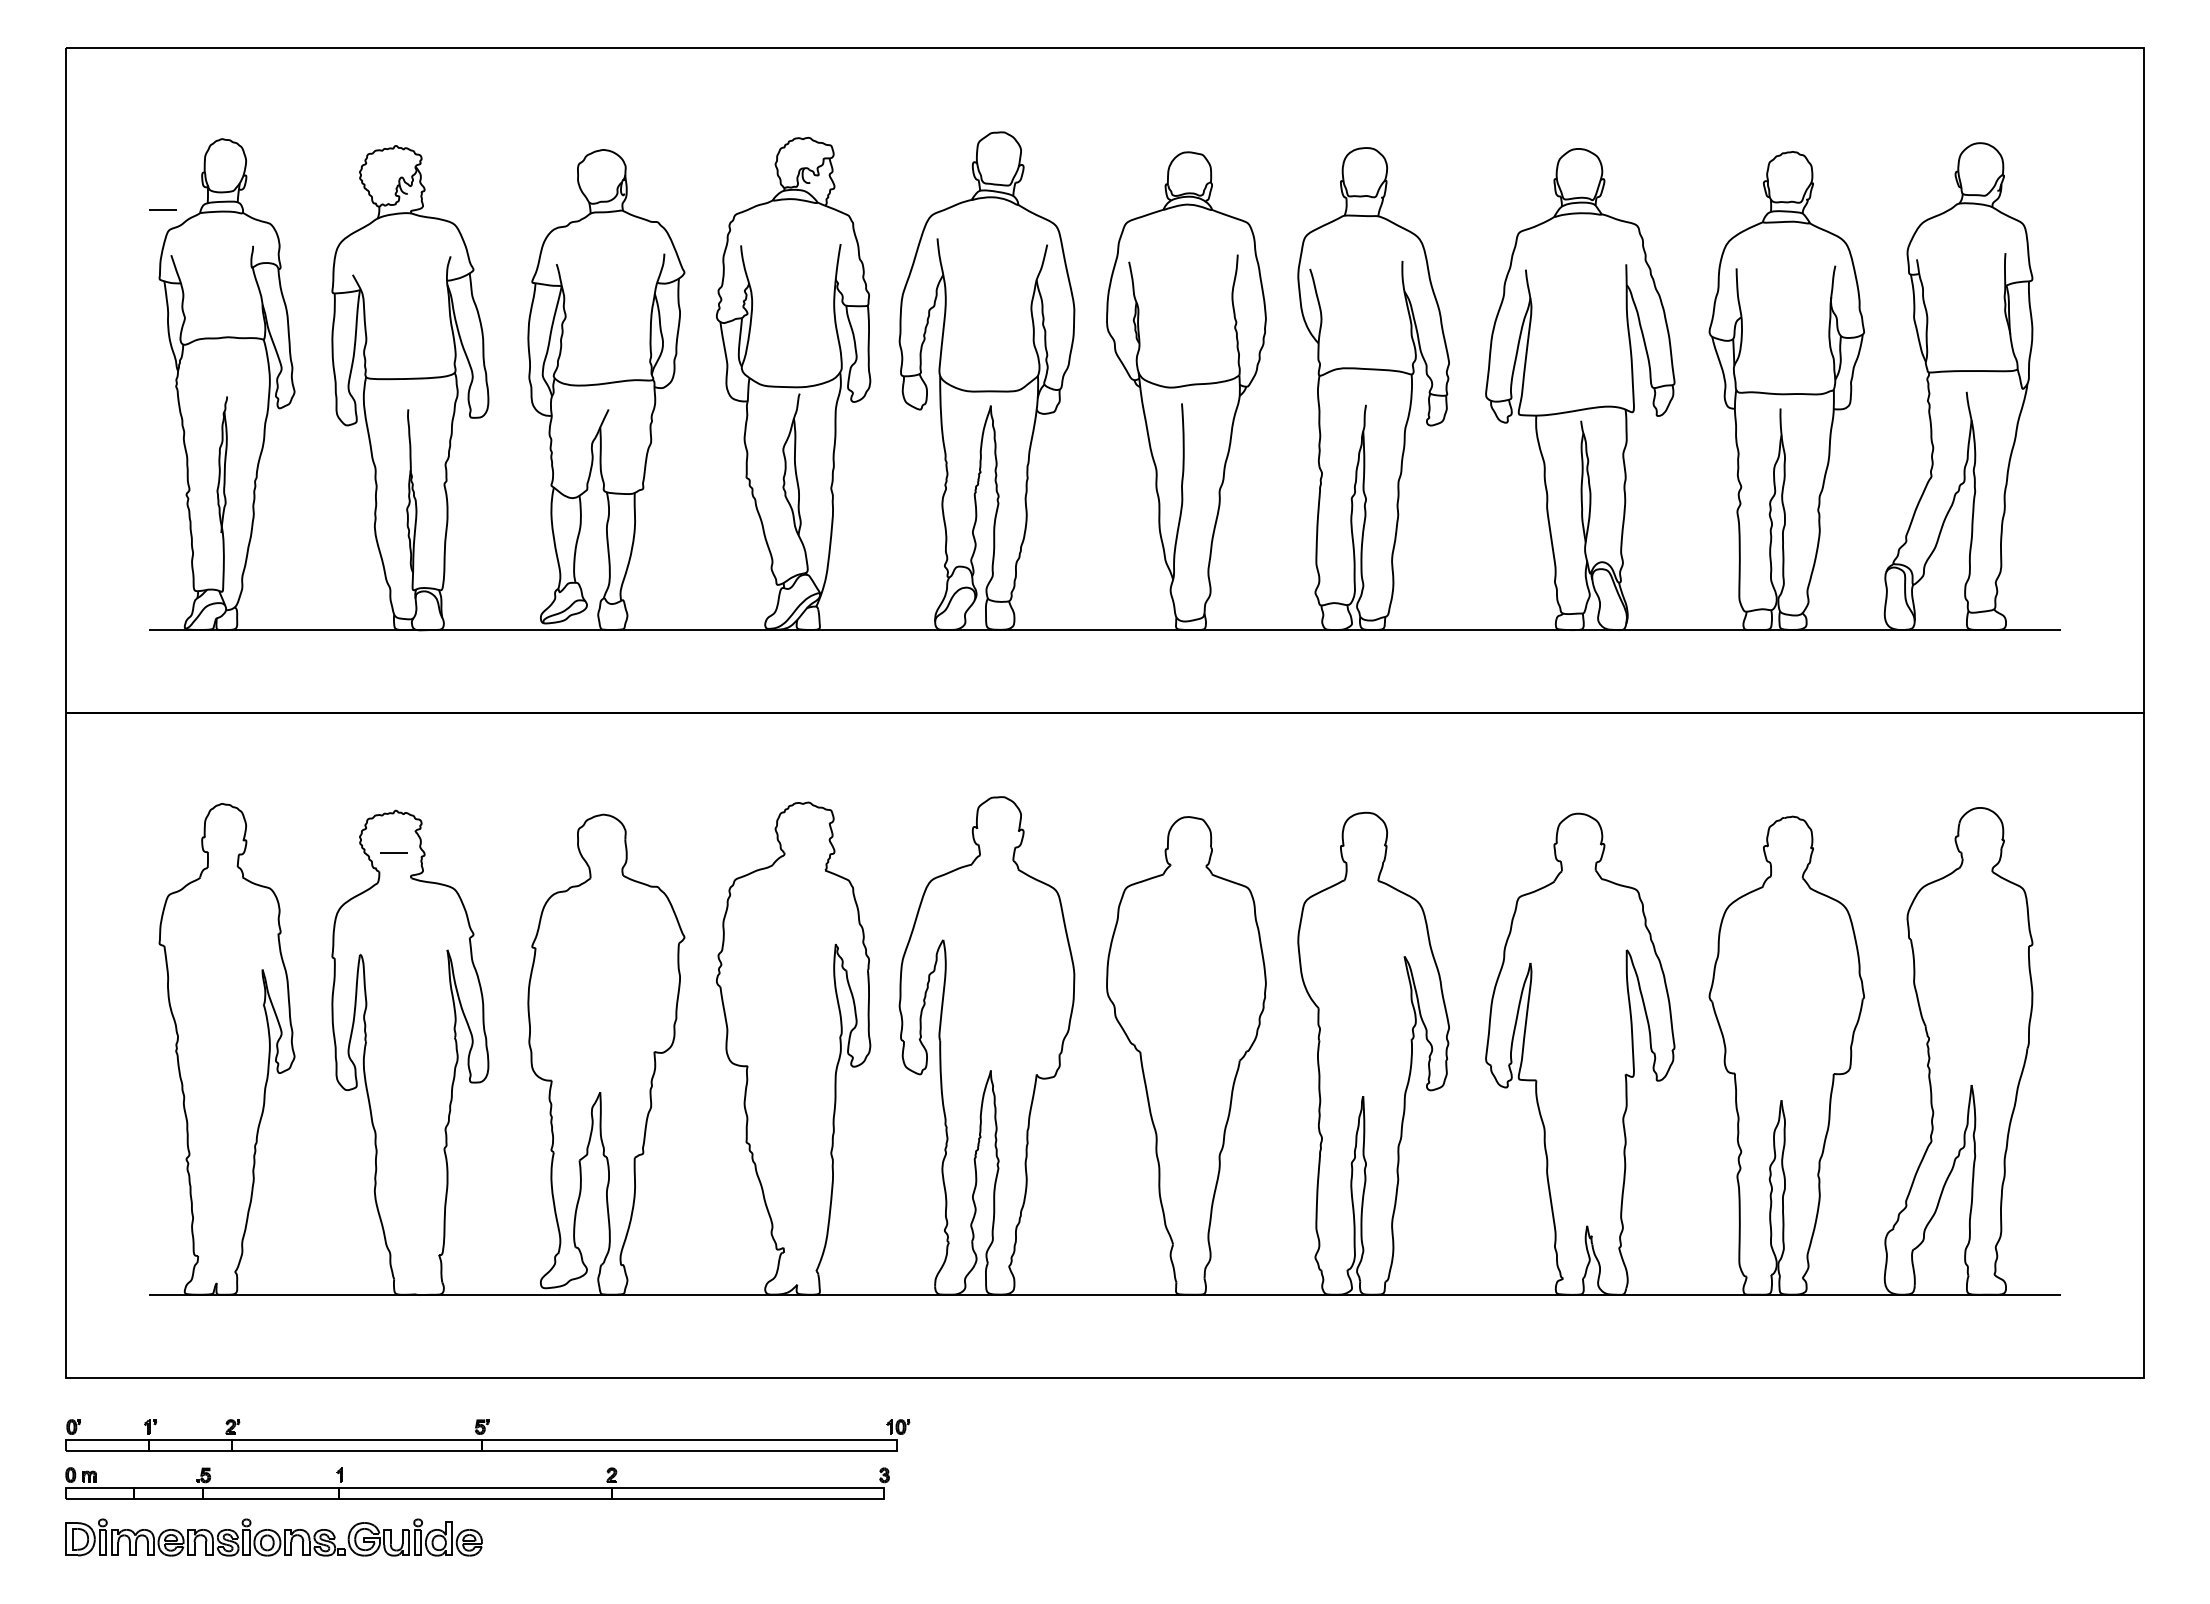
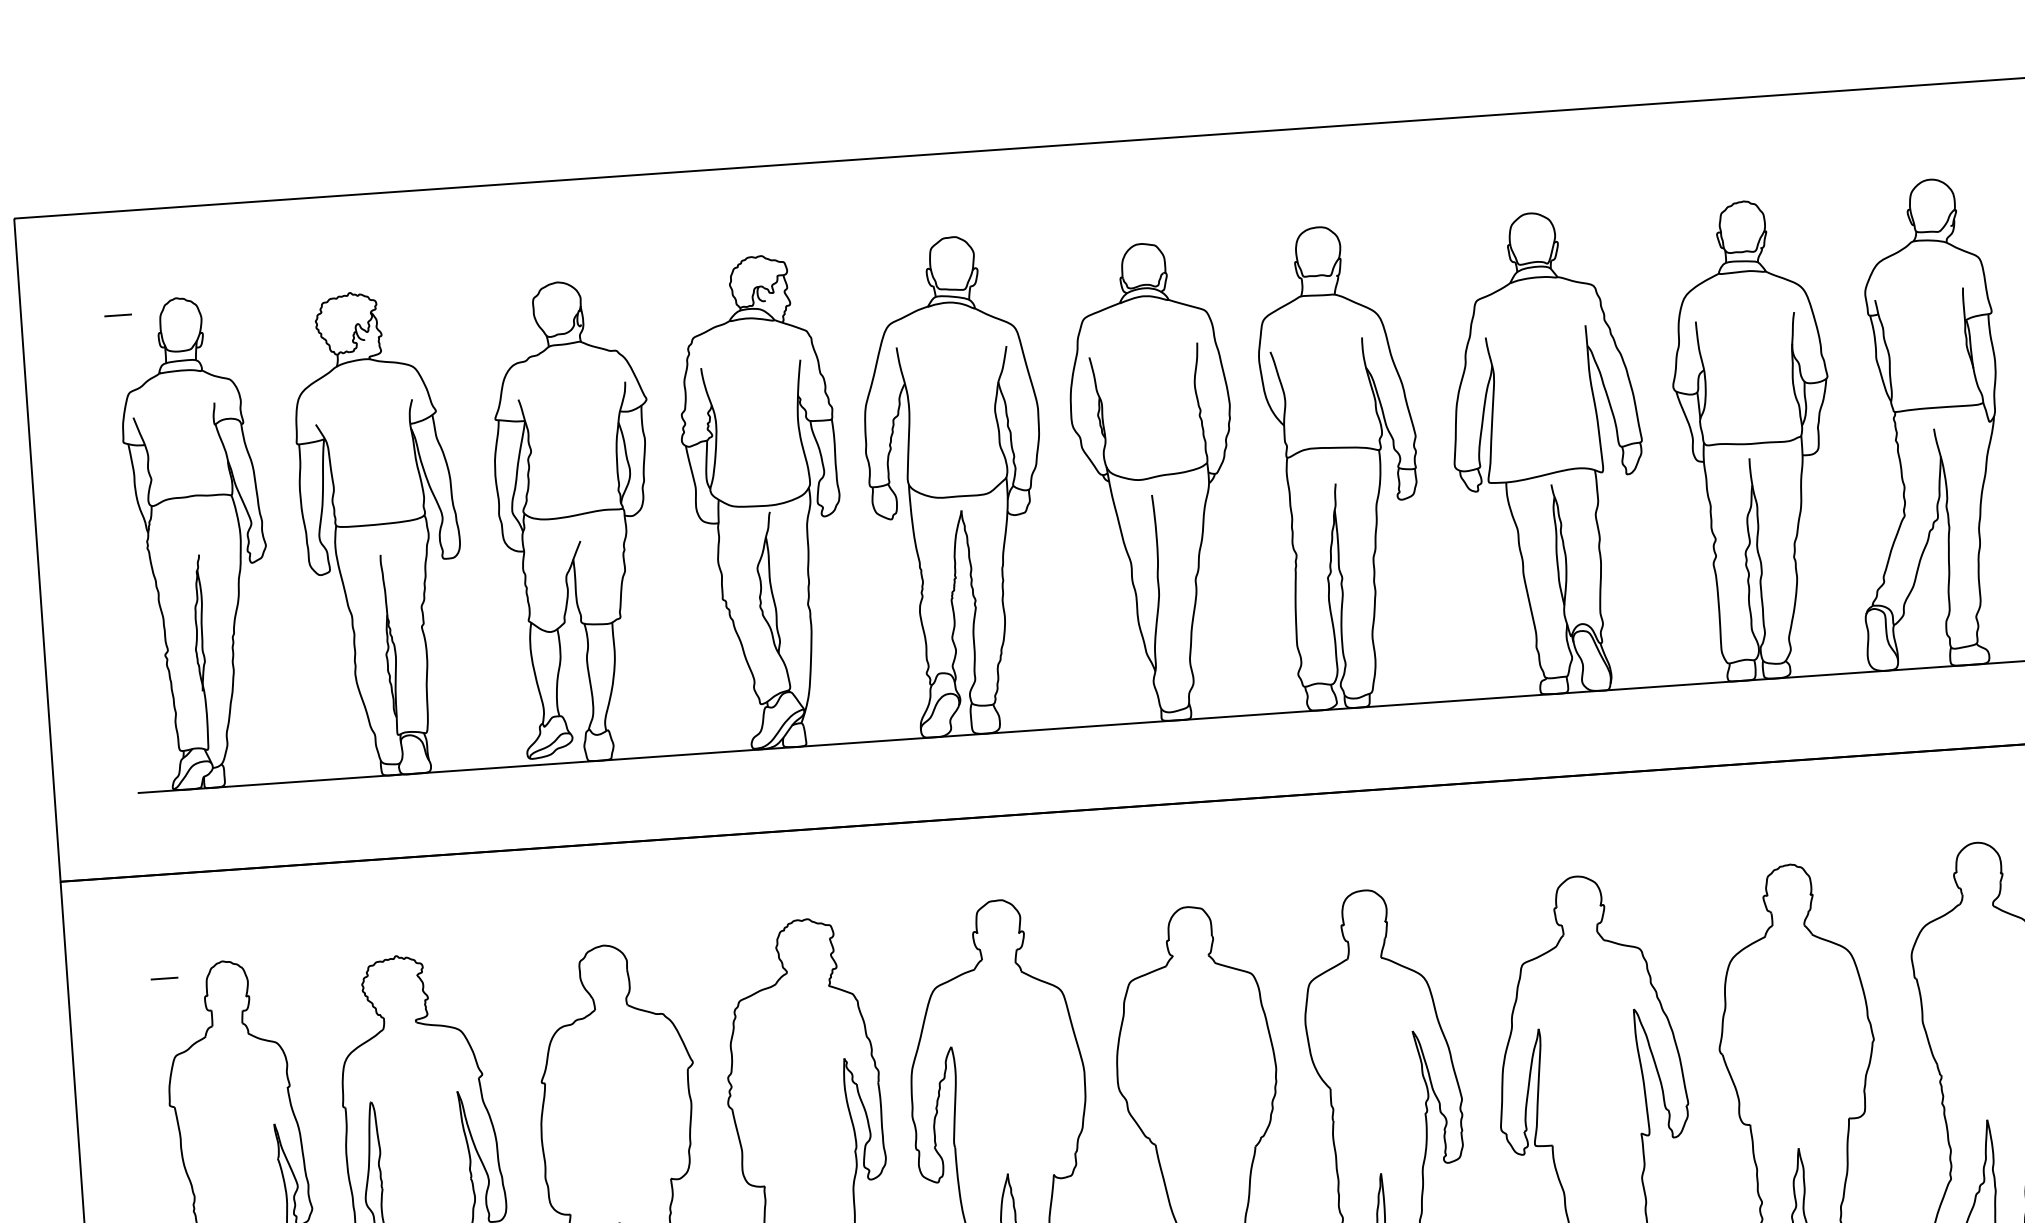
line: (162, 209) -> (117, 314), moved
line: (393, 852) -> (163, 978), moved

